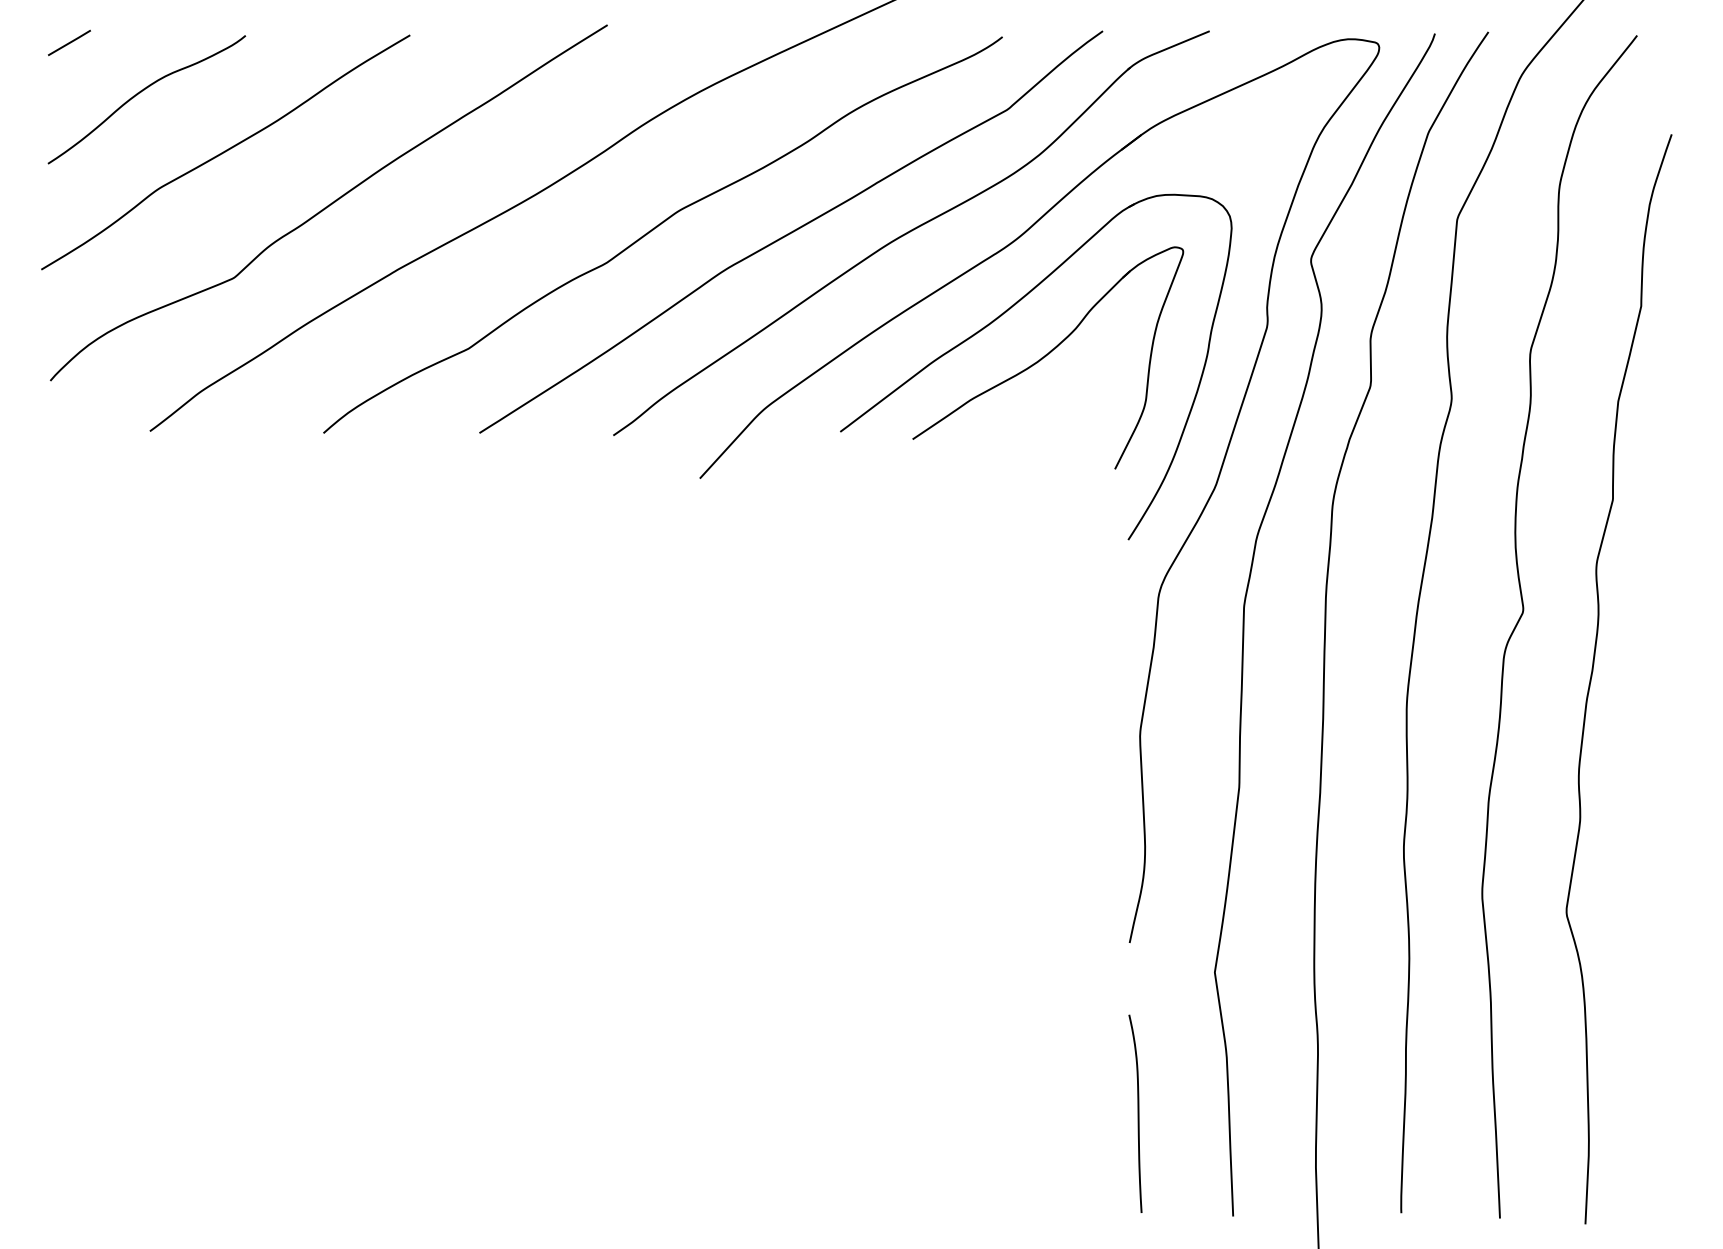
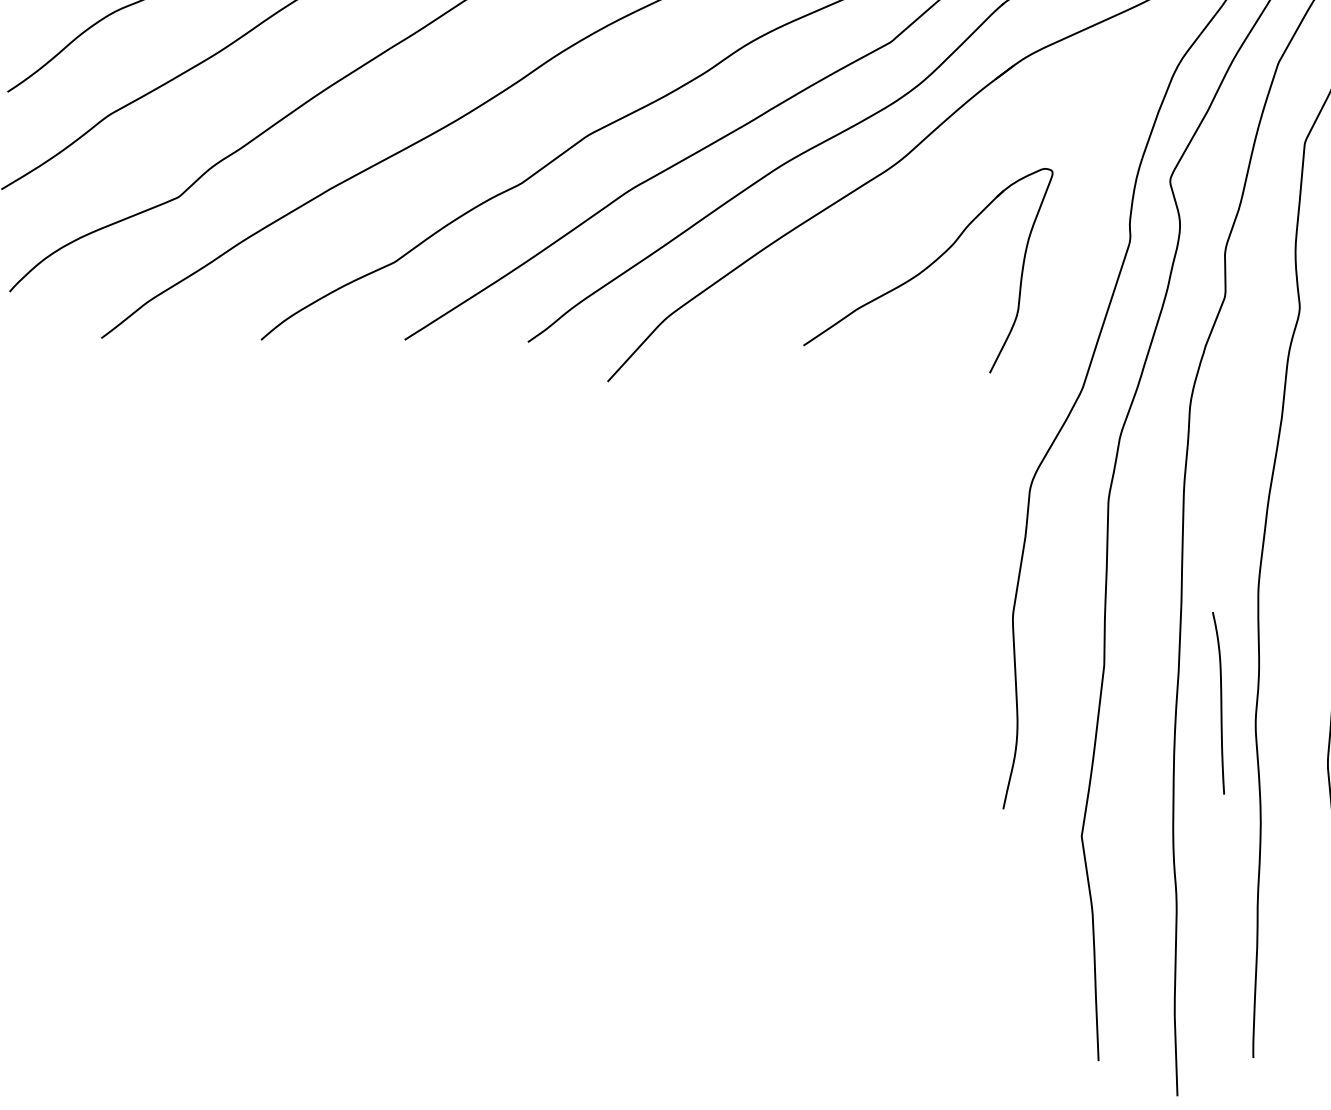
part: (996, 320) -> (880, 236), removed
curve: (1137, 1113) -> (1220, 702), moved

